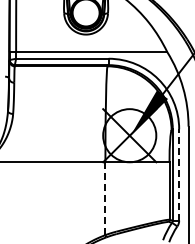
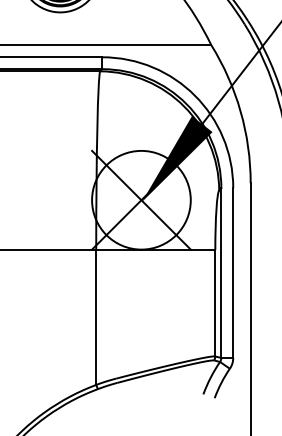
line: (179, 174) -> (233, 272), dashed -> solid
line: (105, 199) -> (96, 318), dashed -> solid

